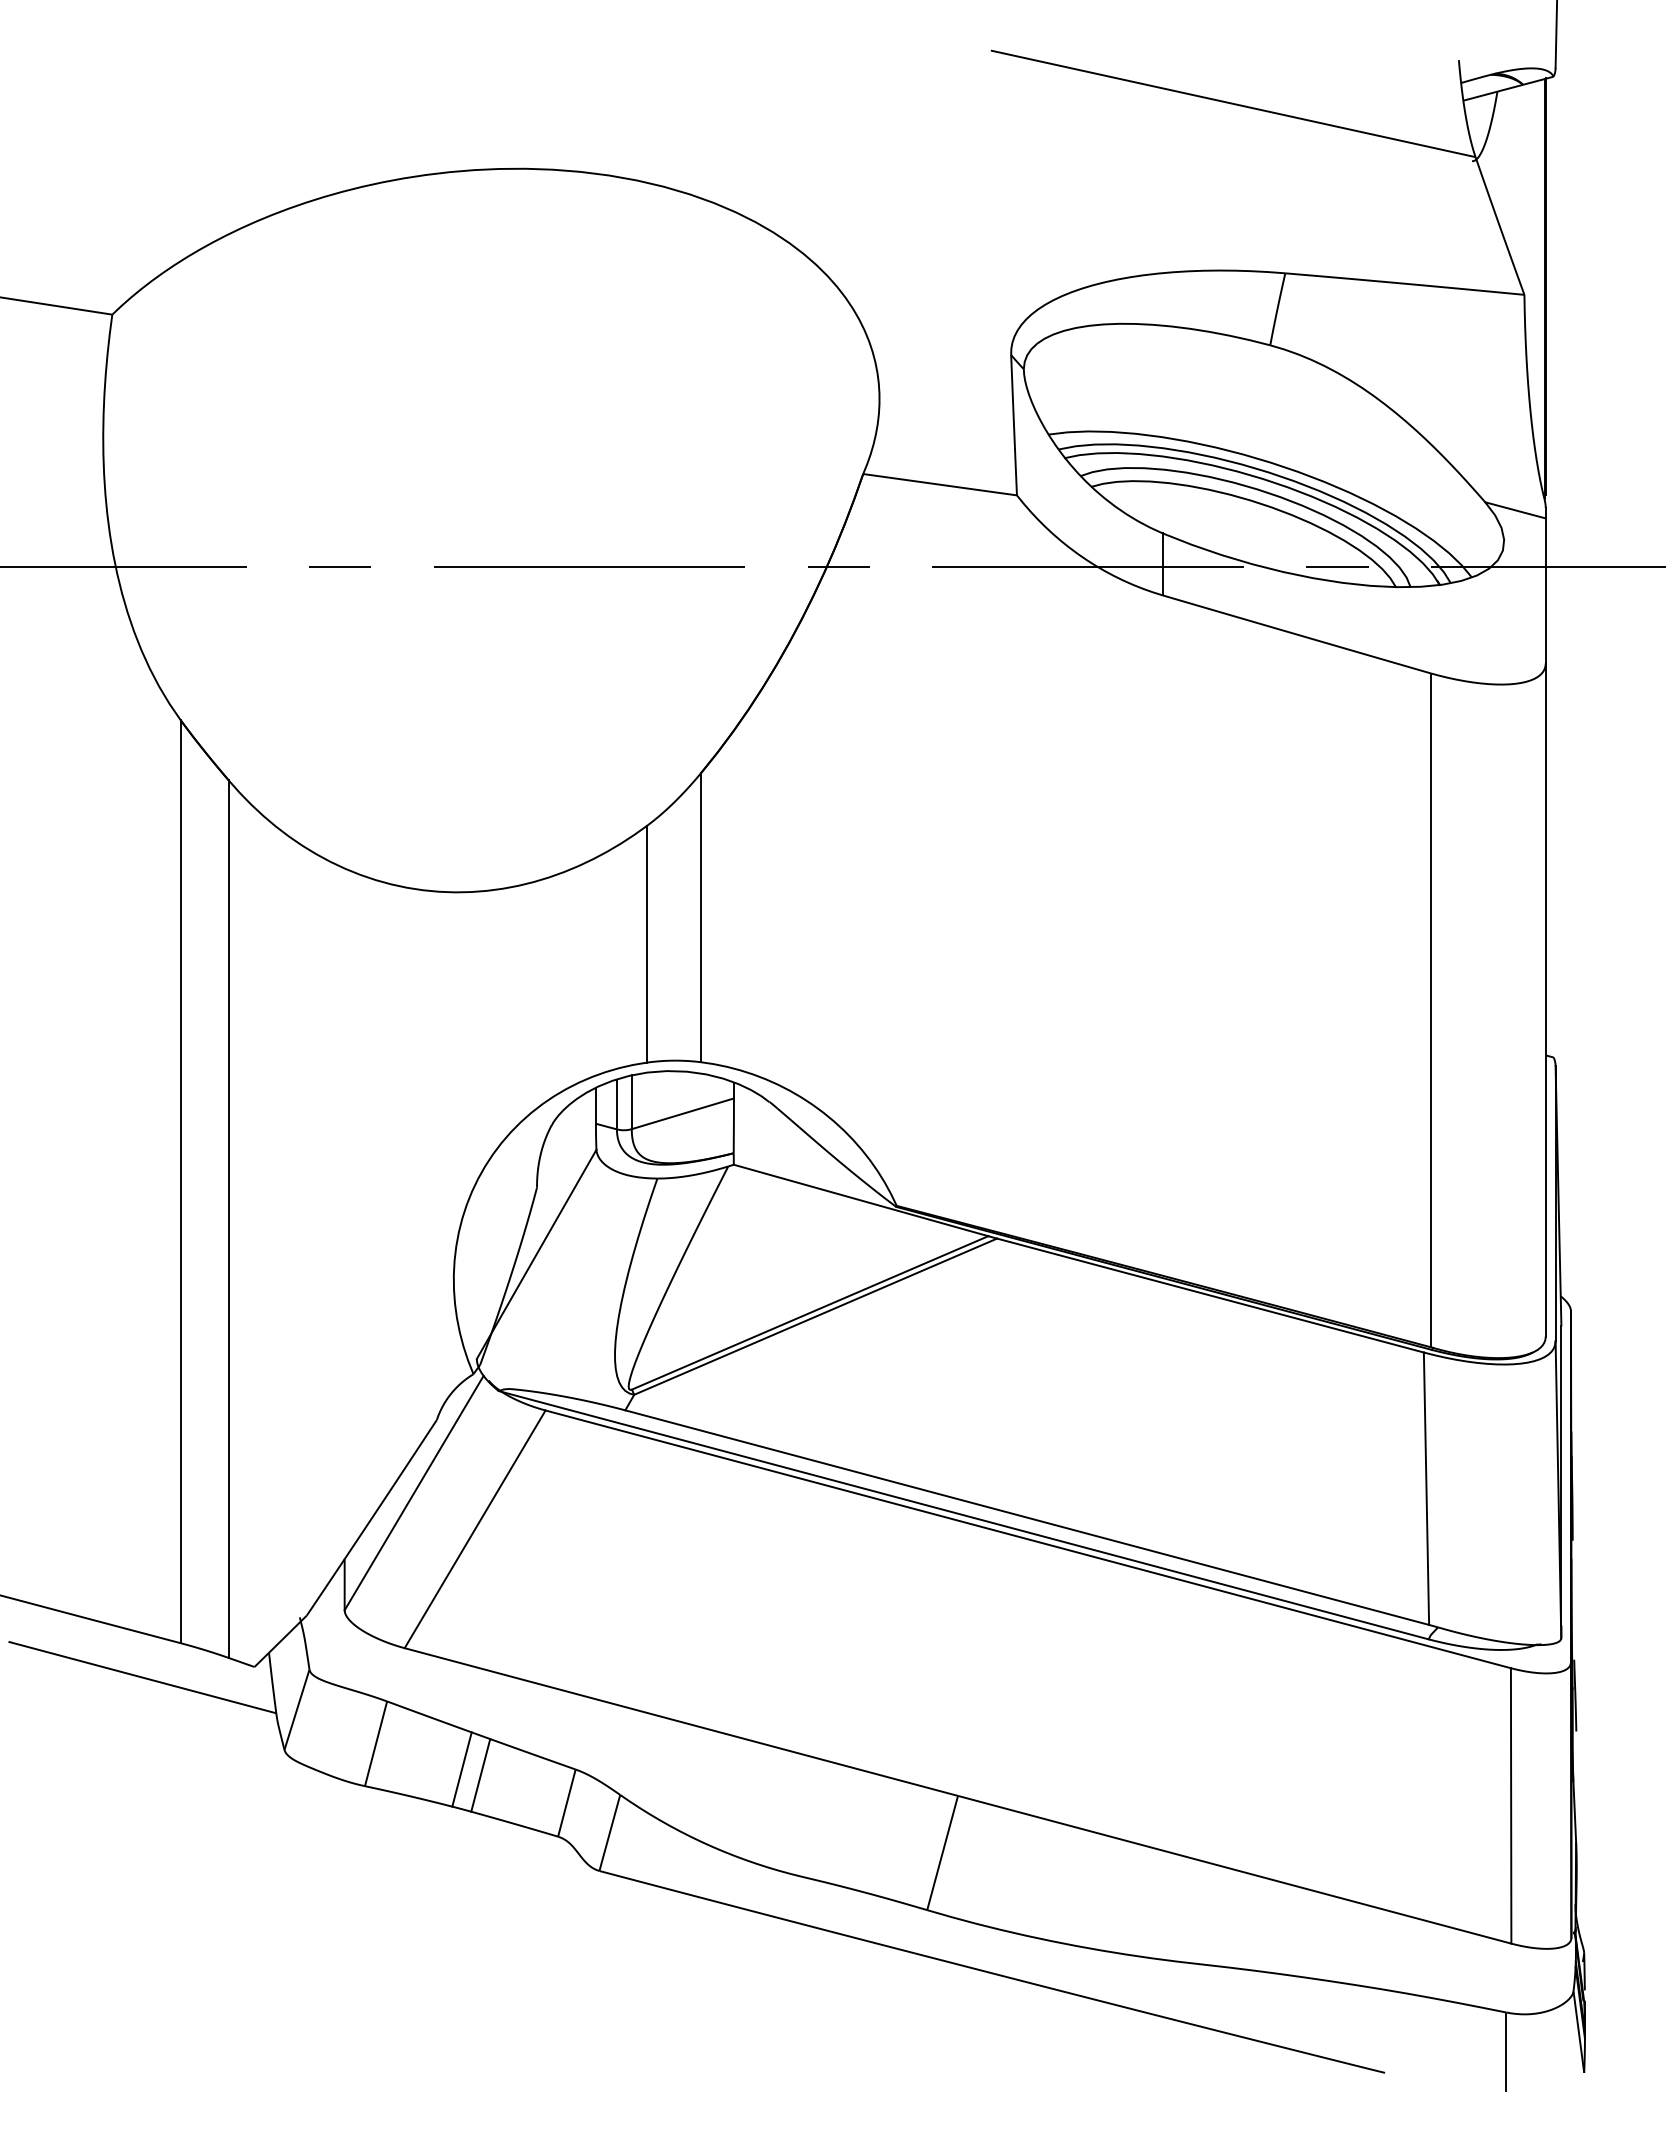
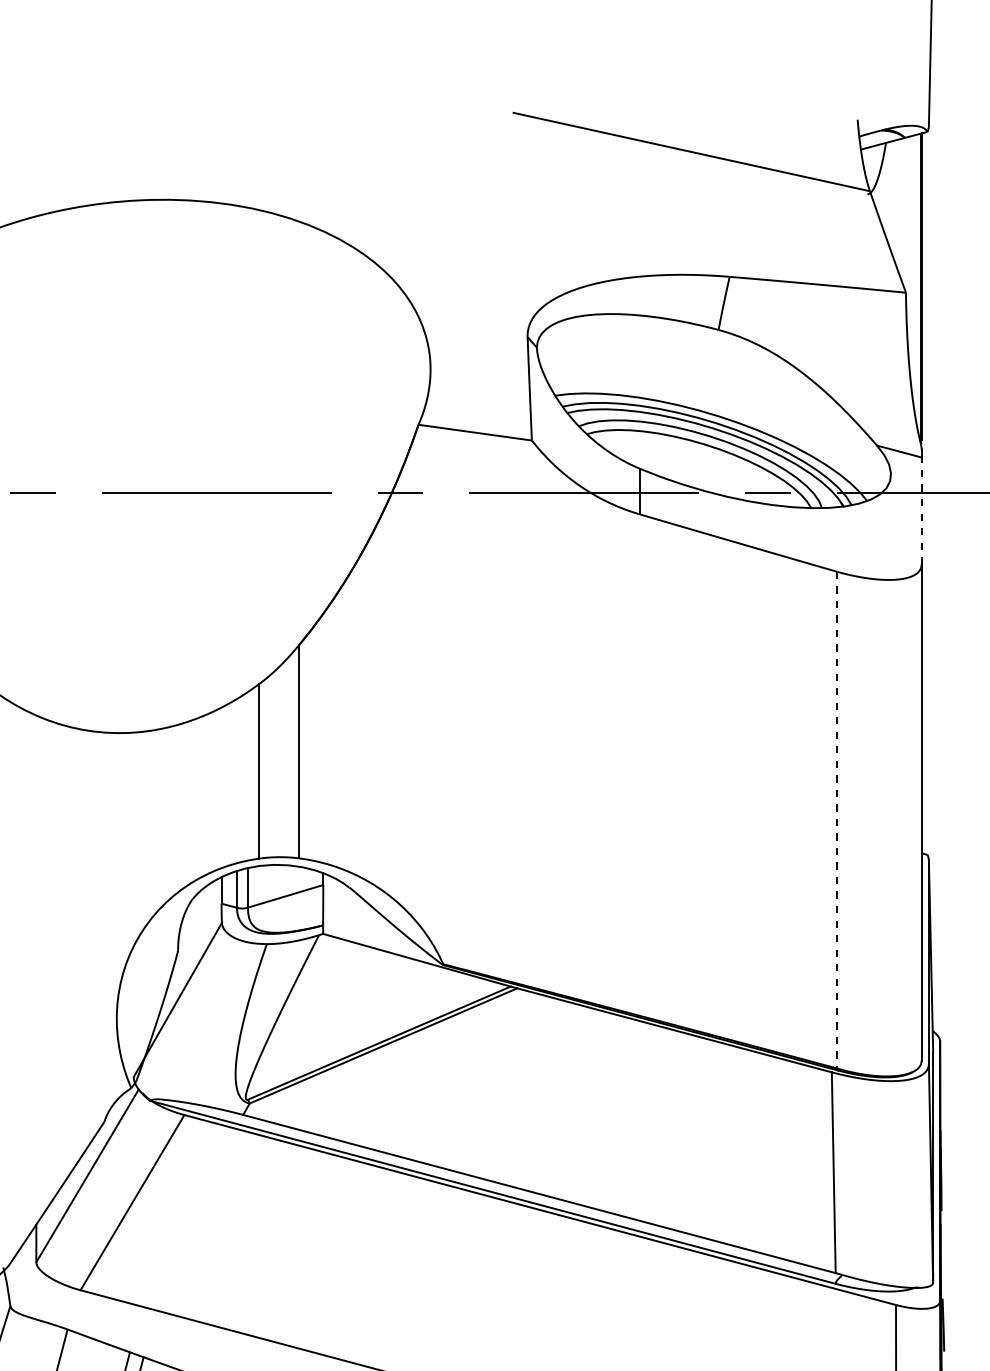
line: (1545, 590) -> (921, 510), solid -> dashed
line: (1431, 1010) -> (837, 820), solid -> dashed

